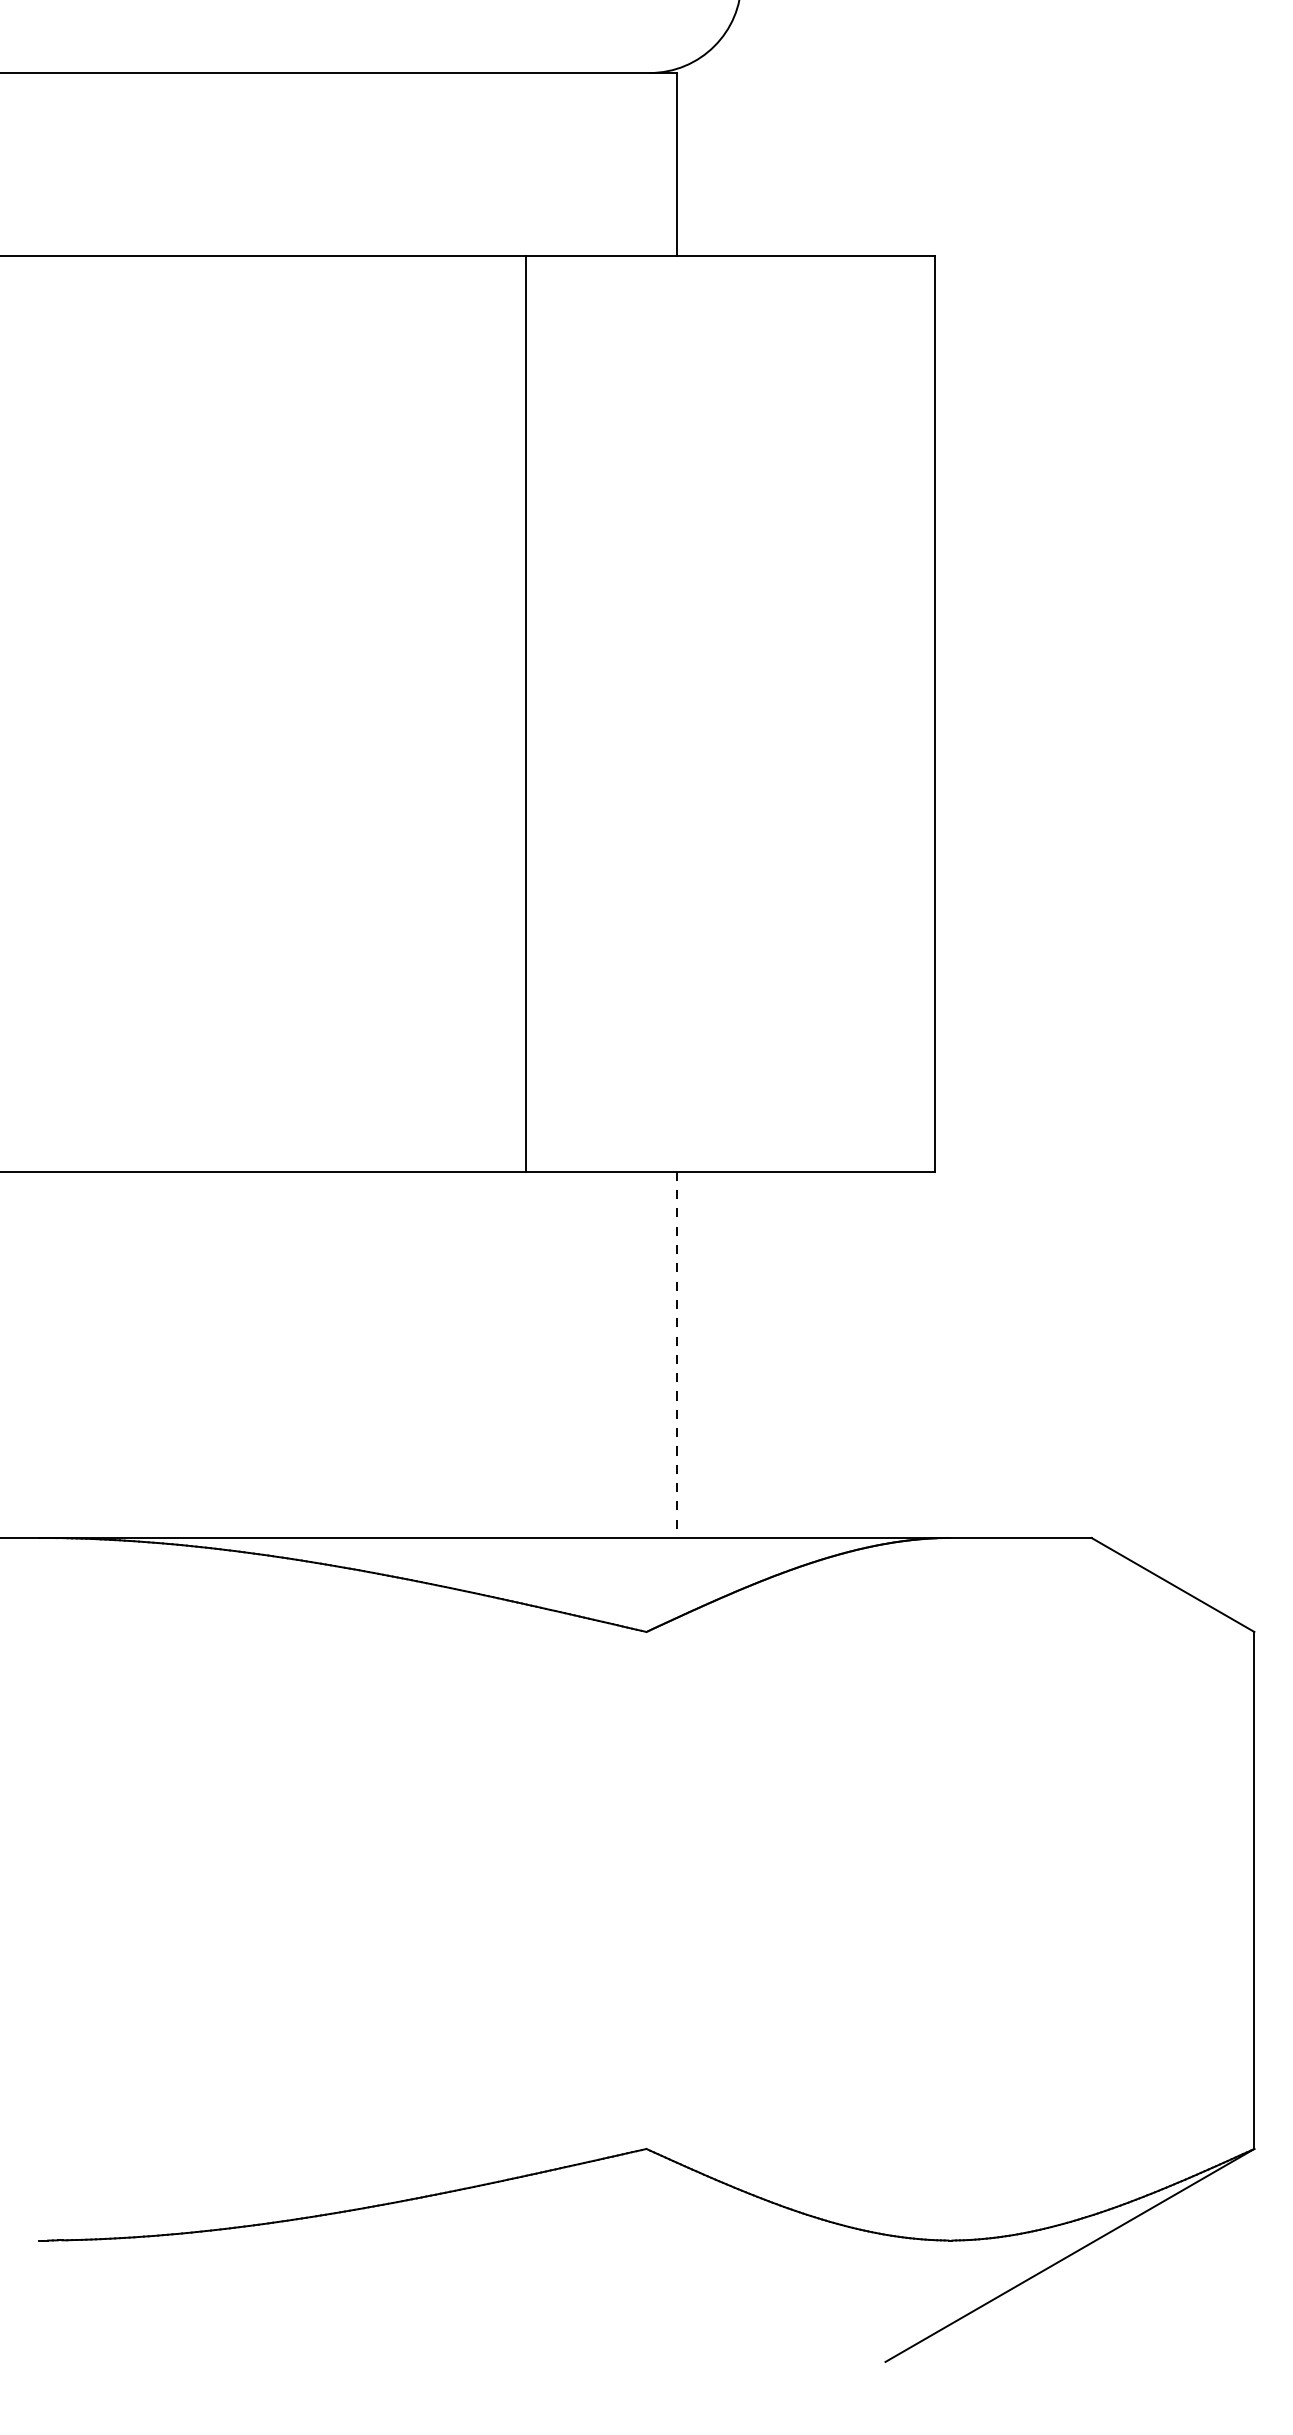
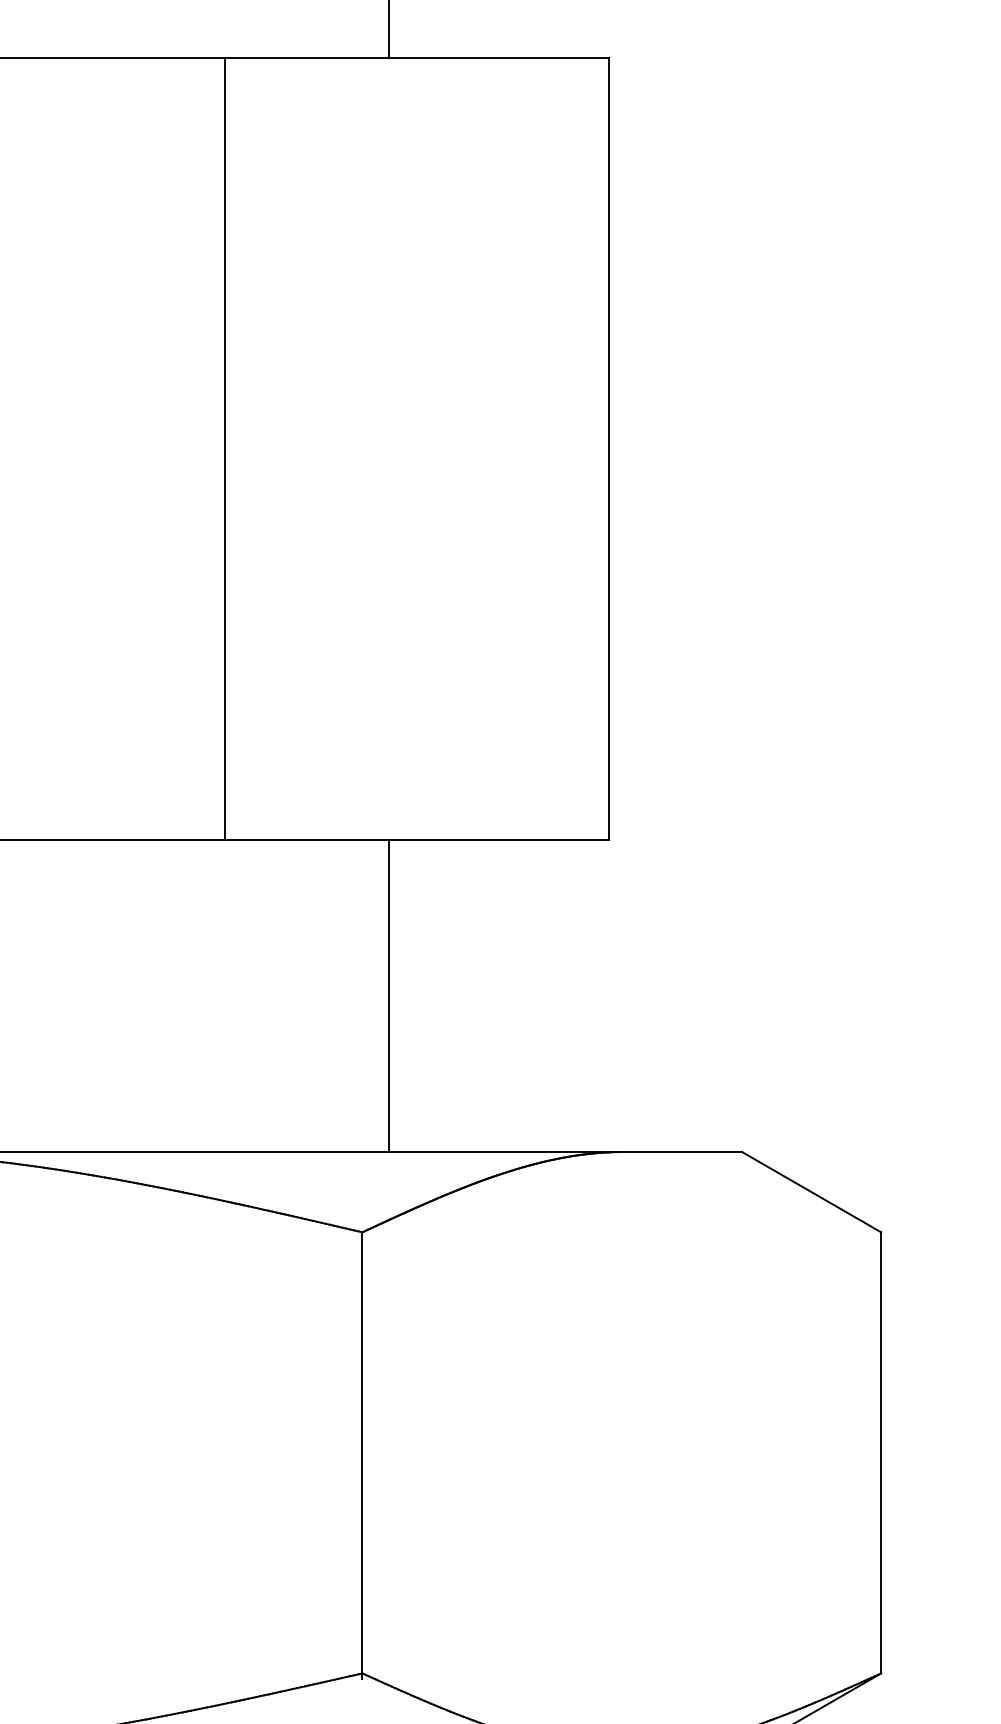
line: (525, 713) -> (225, 448), moved
line: (677, 1355) -> (388, 996), dashed -> solid
line: (646, 1892) -> (362, 1454), added

